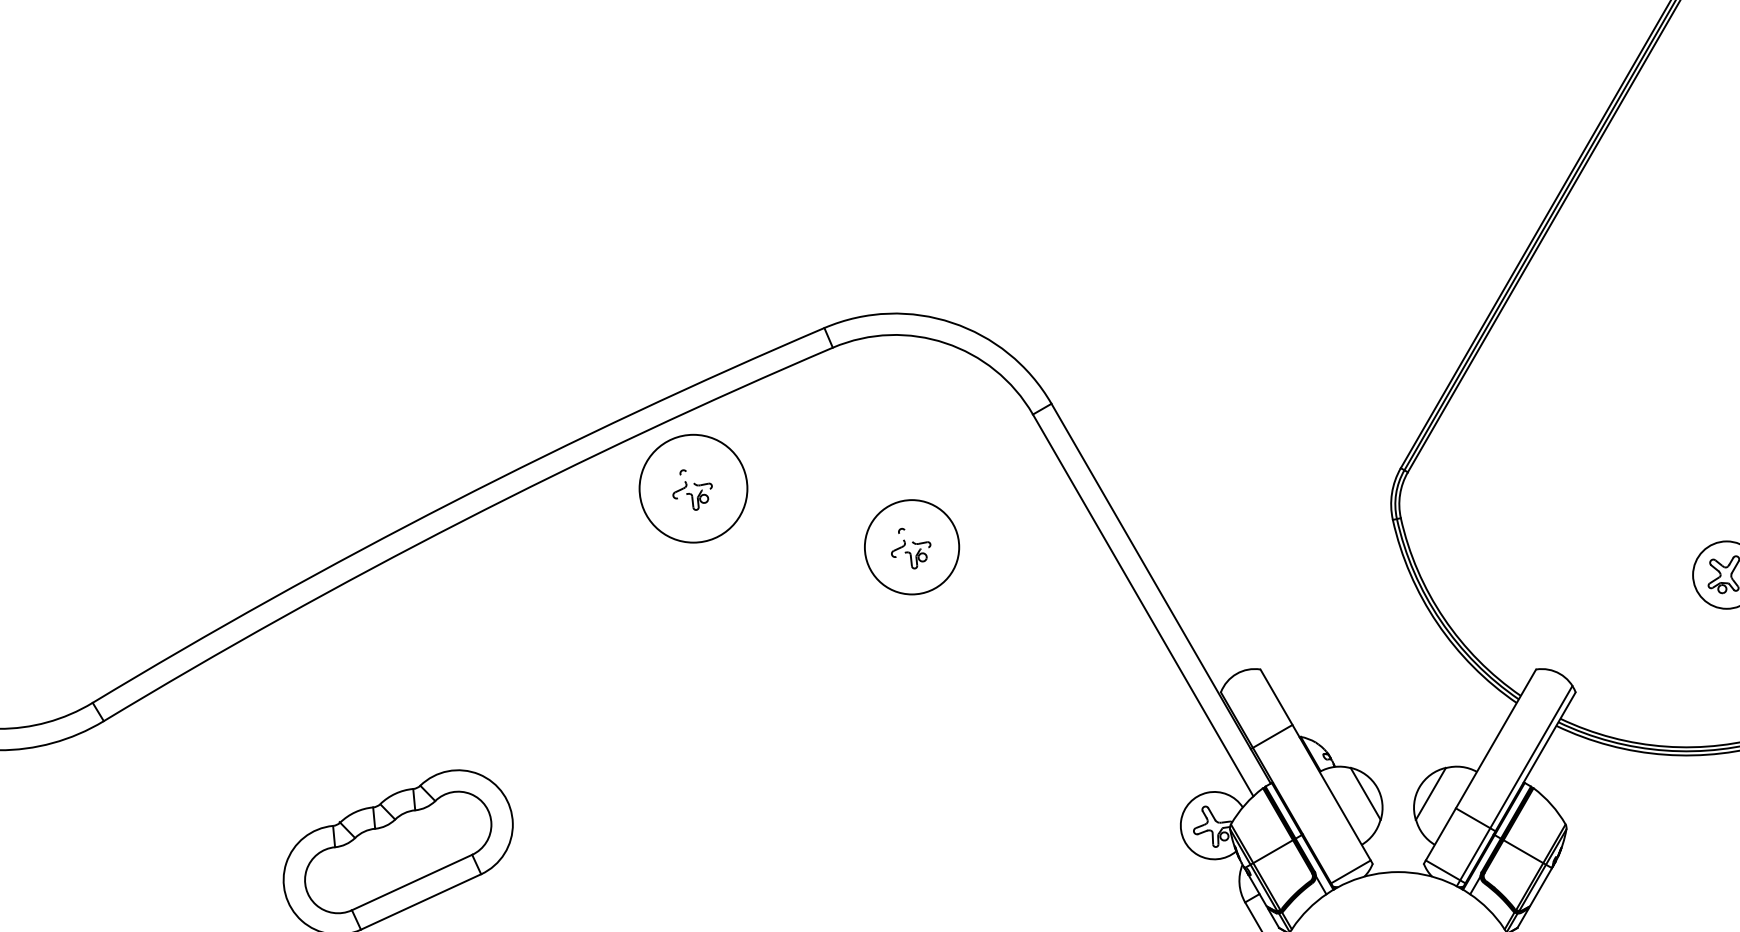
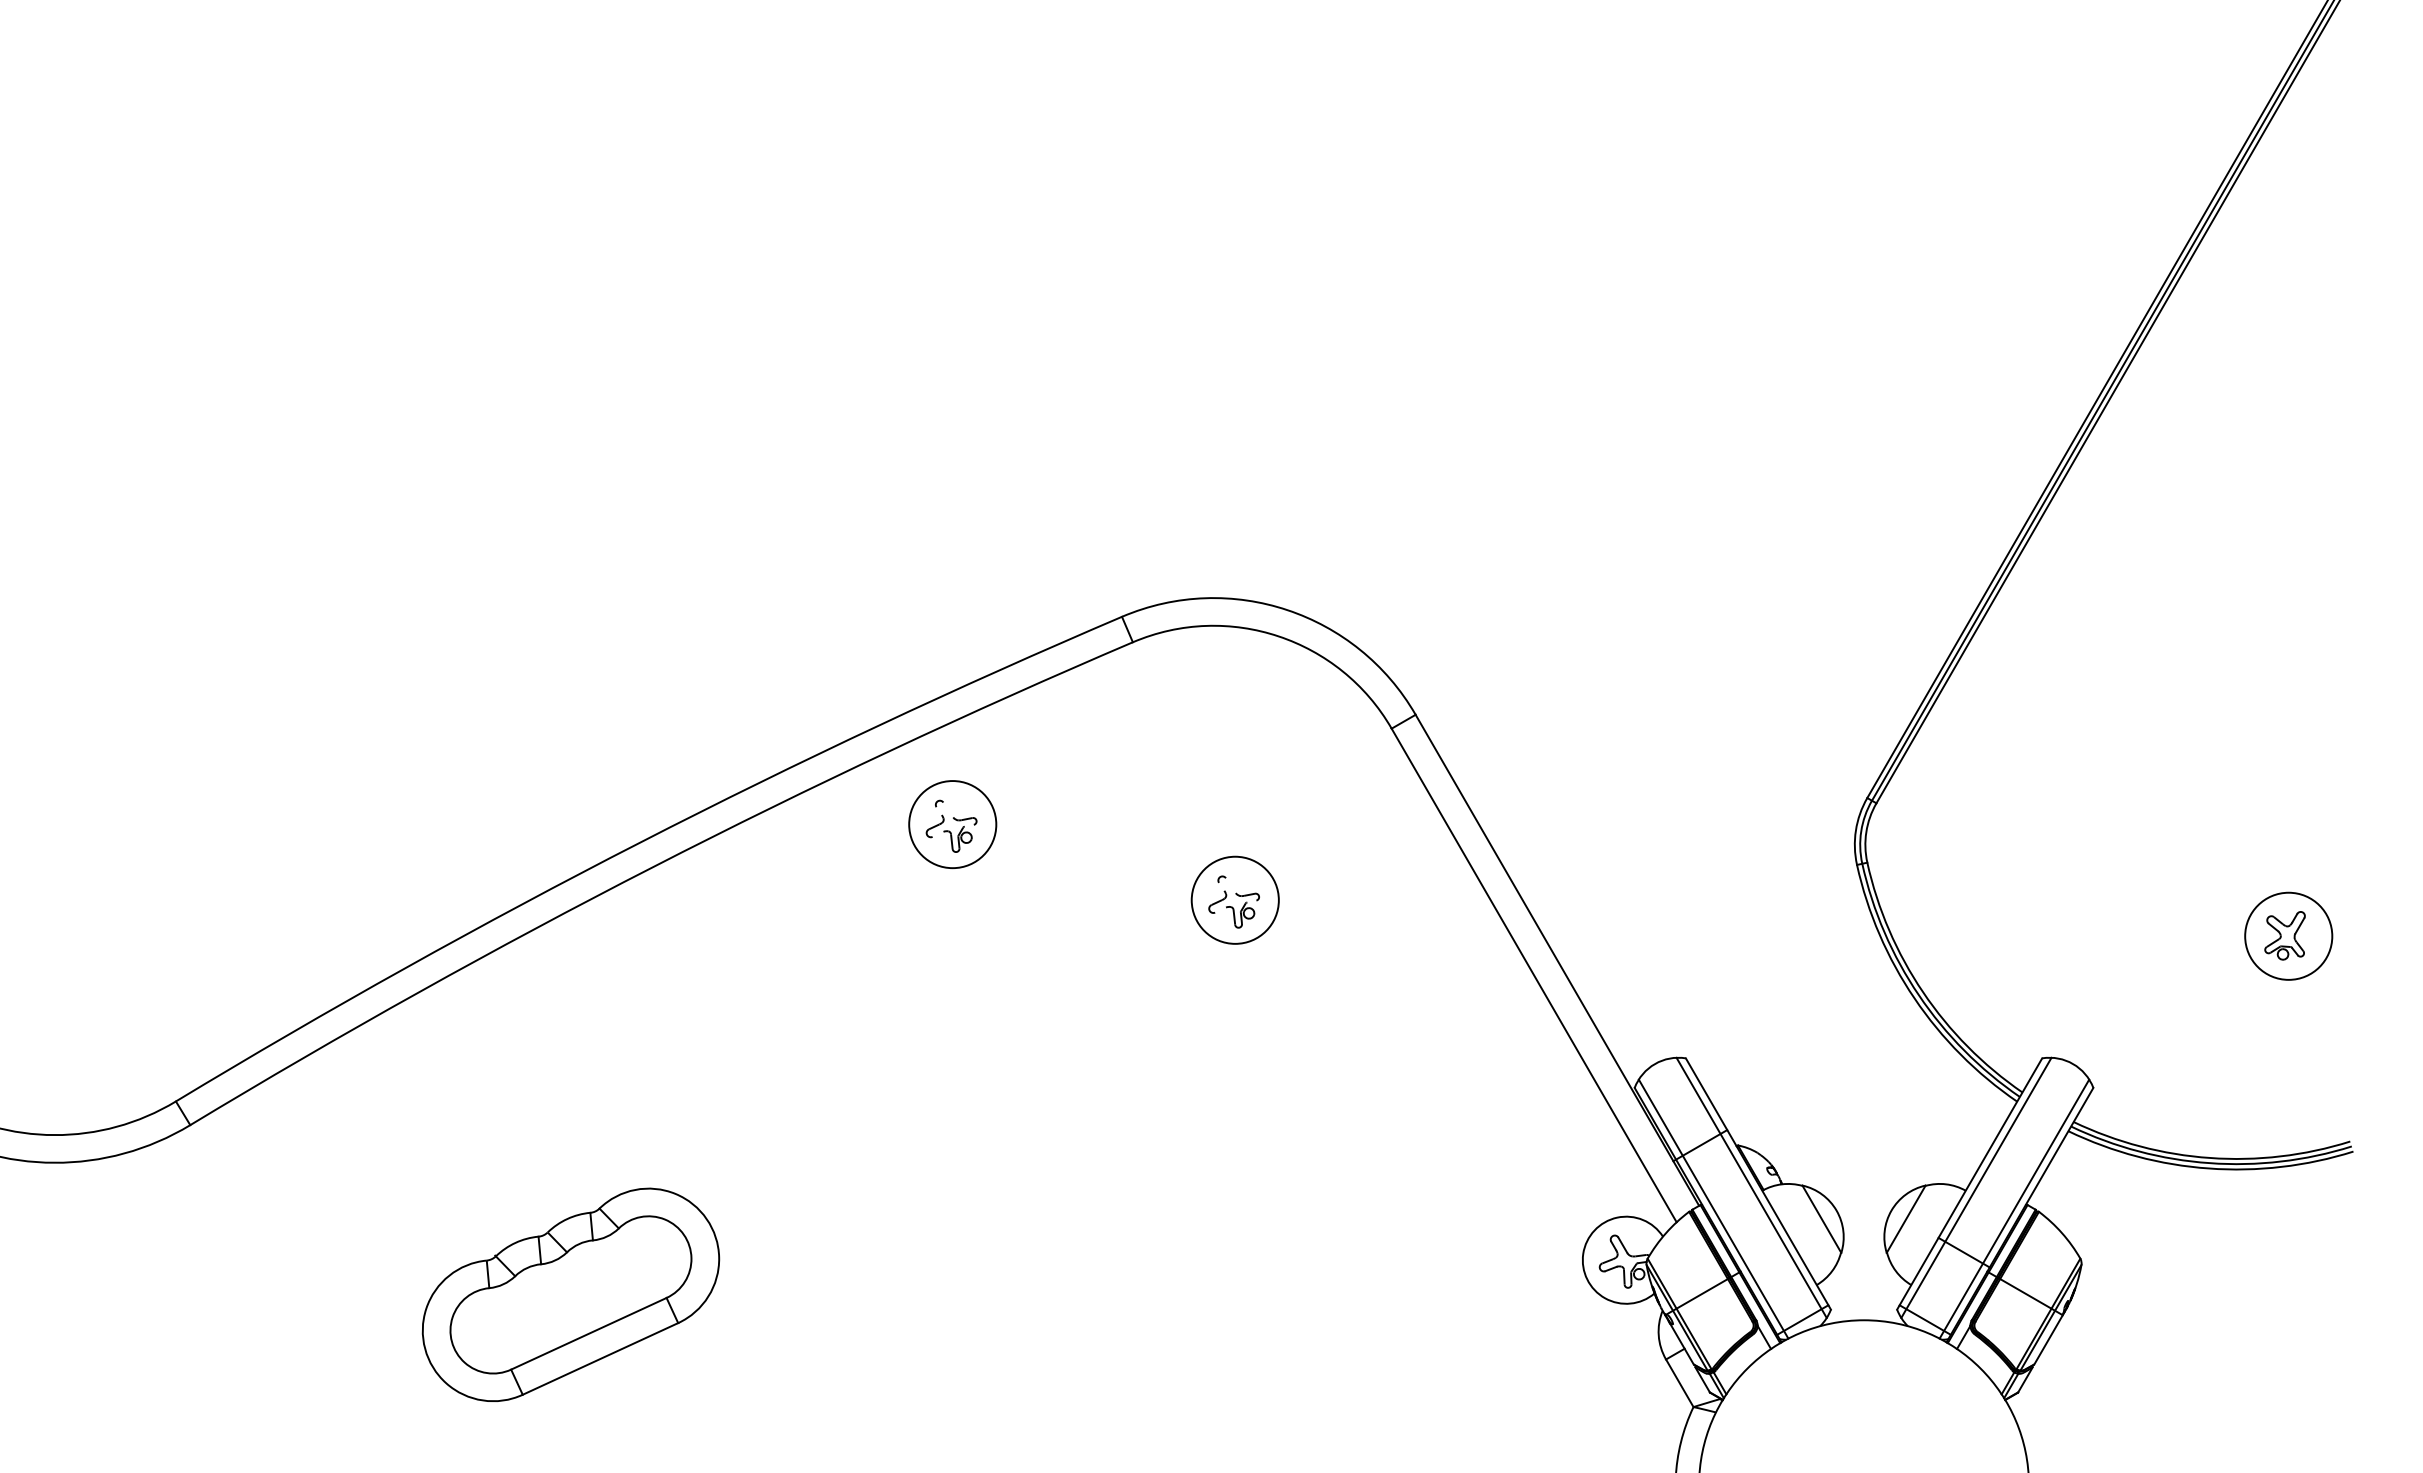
circle: (693, 488) -> (952, 824), size x0.62
circle: (911, 546) -> (1234, 899), size x0.71
line: (1311, 769) -> (1751, 1187), added
line: (1485, 769) -> (1976, 1187), added
line: (1281, 785) -> (1713, 1208), added

